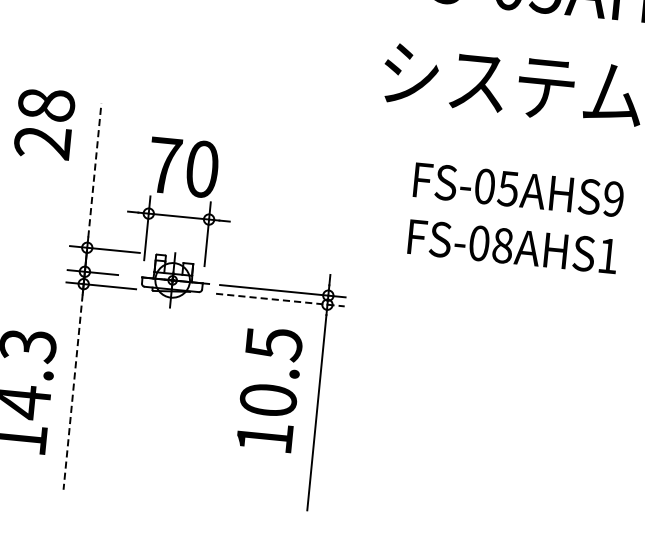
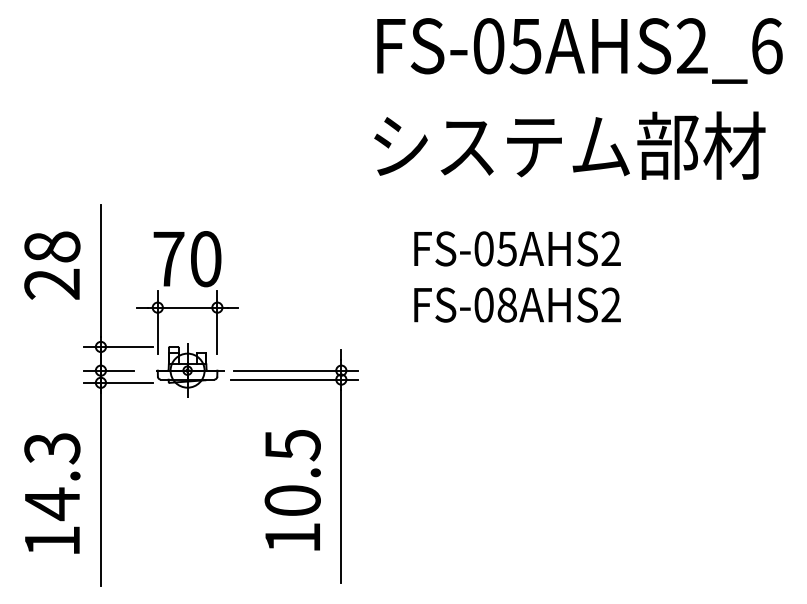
text: (44, 123) -> (52, 265), moved
line: (94, 170) -> (100, 270), dashed -> solid
text: (612, 199) -> (610, 249), FS-05AHS9 -> FS-05AHS2
text: (607, 255) -> (610, 304), FS-08AHS1 -> FS-08AHS2
line: (280, 299) -> (294, 379), dashed -> solid
text: (269, 389) -> (292, 490), moved
line: (72, 393) -> (100, 490), dashed -> solid

